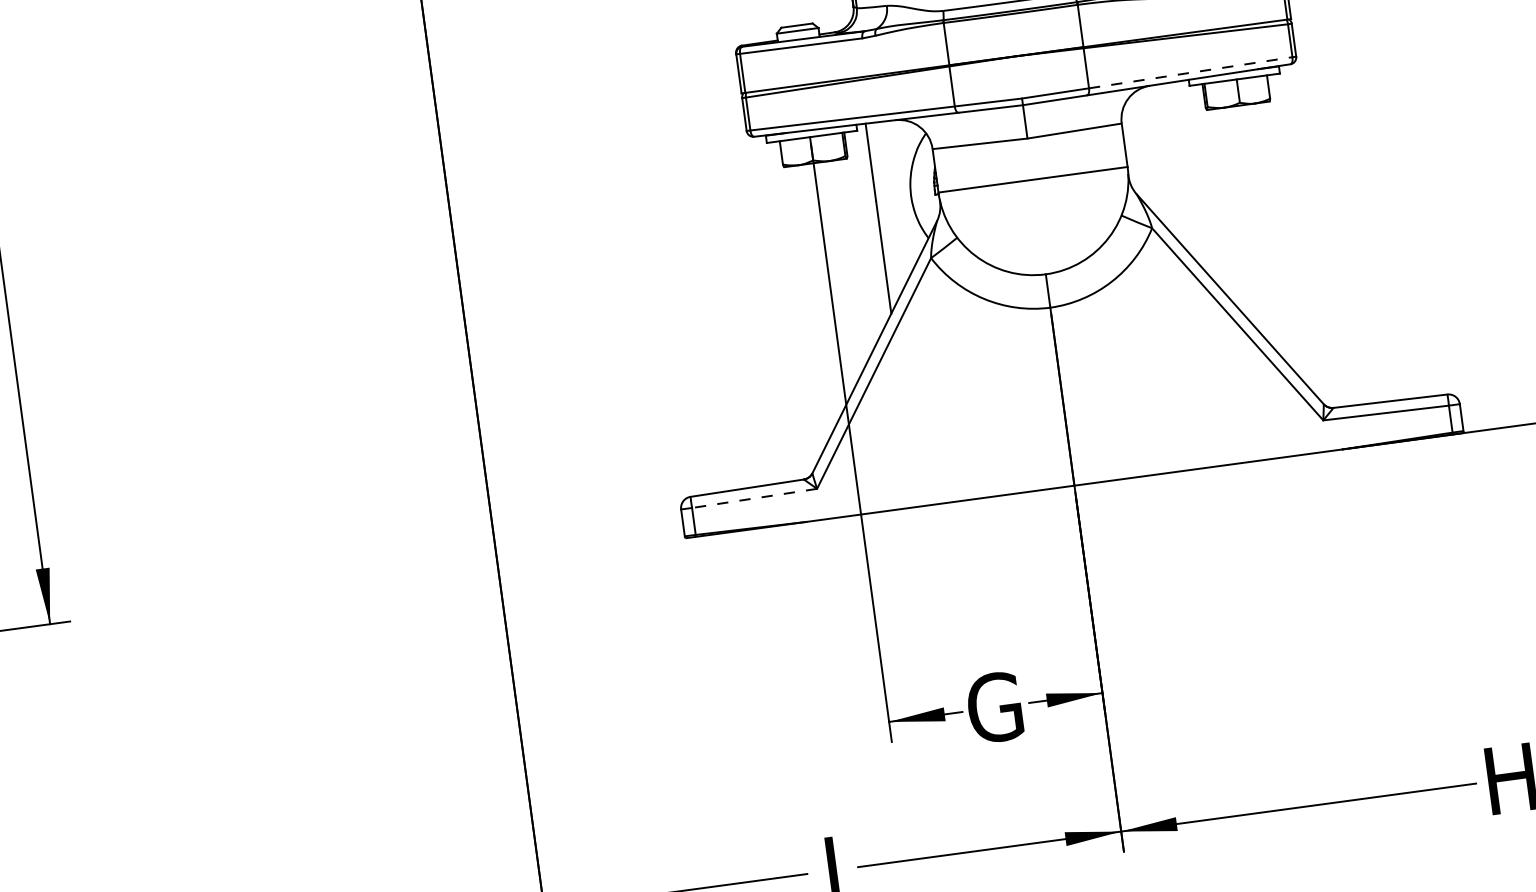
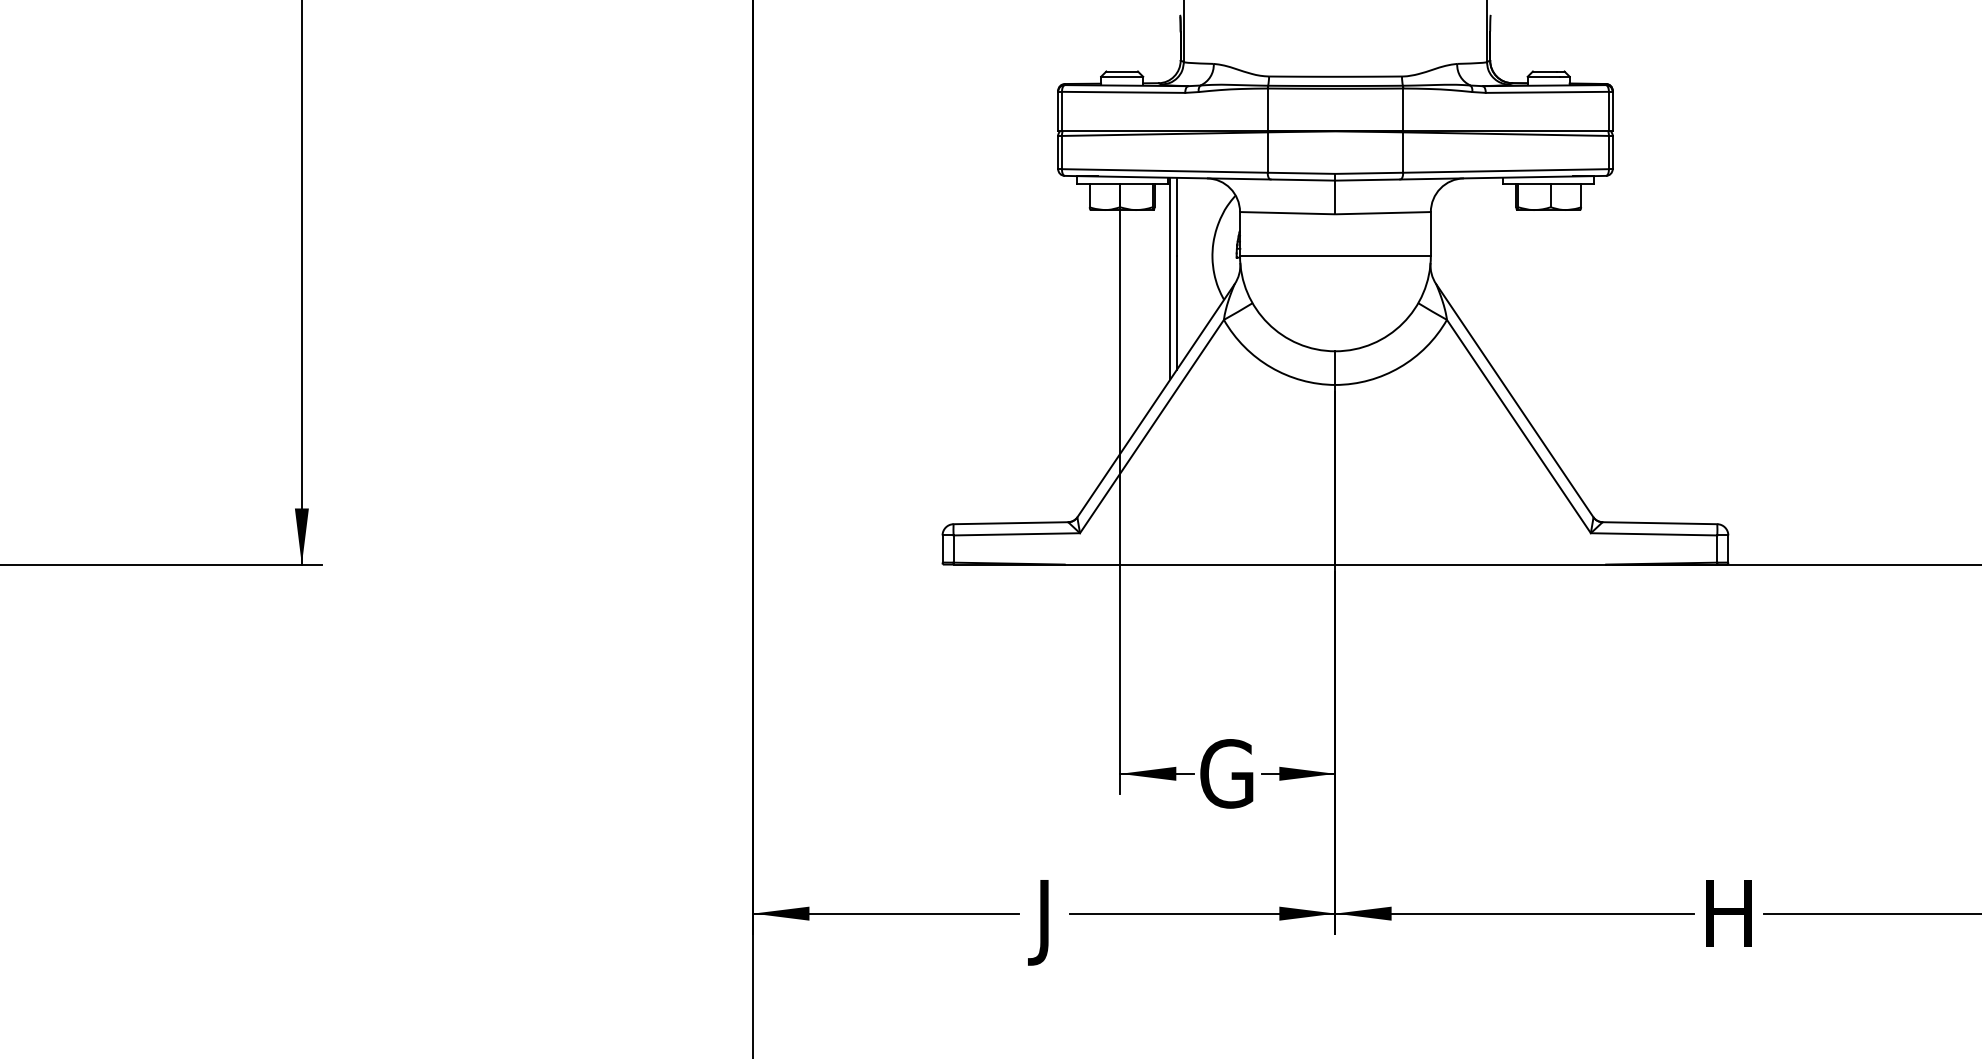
line: (1191, 72) -> (1506, 170), dashed -> solid
line: (872, 224) -> (1170, 278), added
line: (754, 498) -> (1016, 534), dashed -> solid

